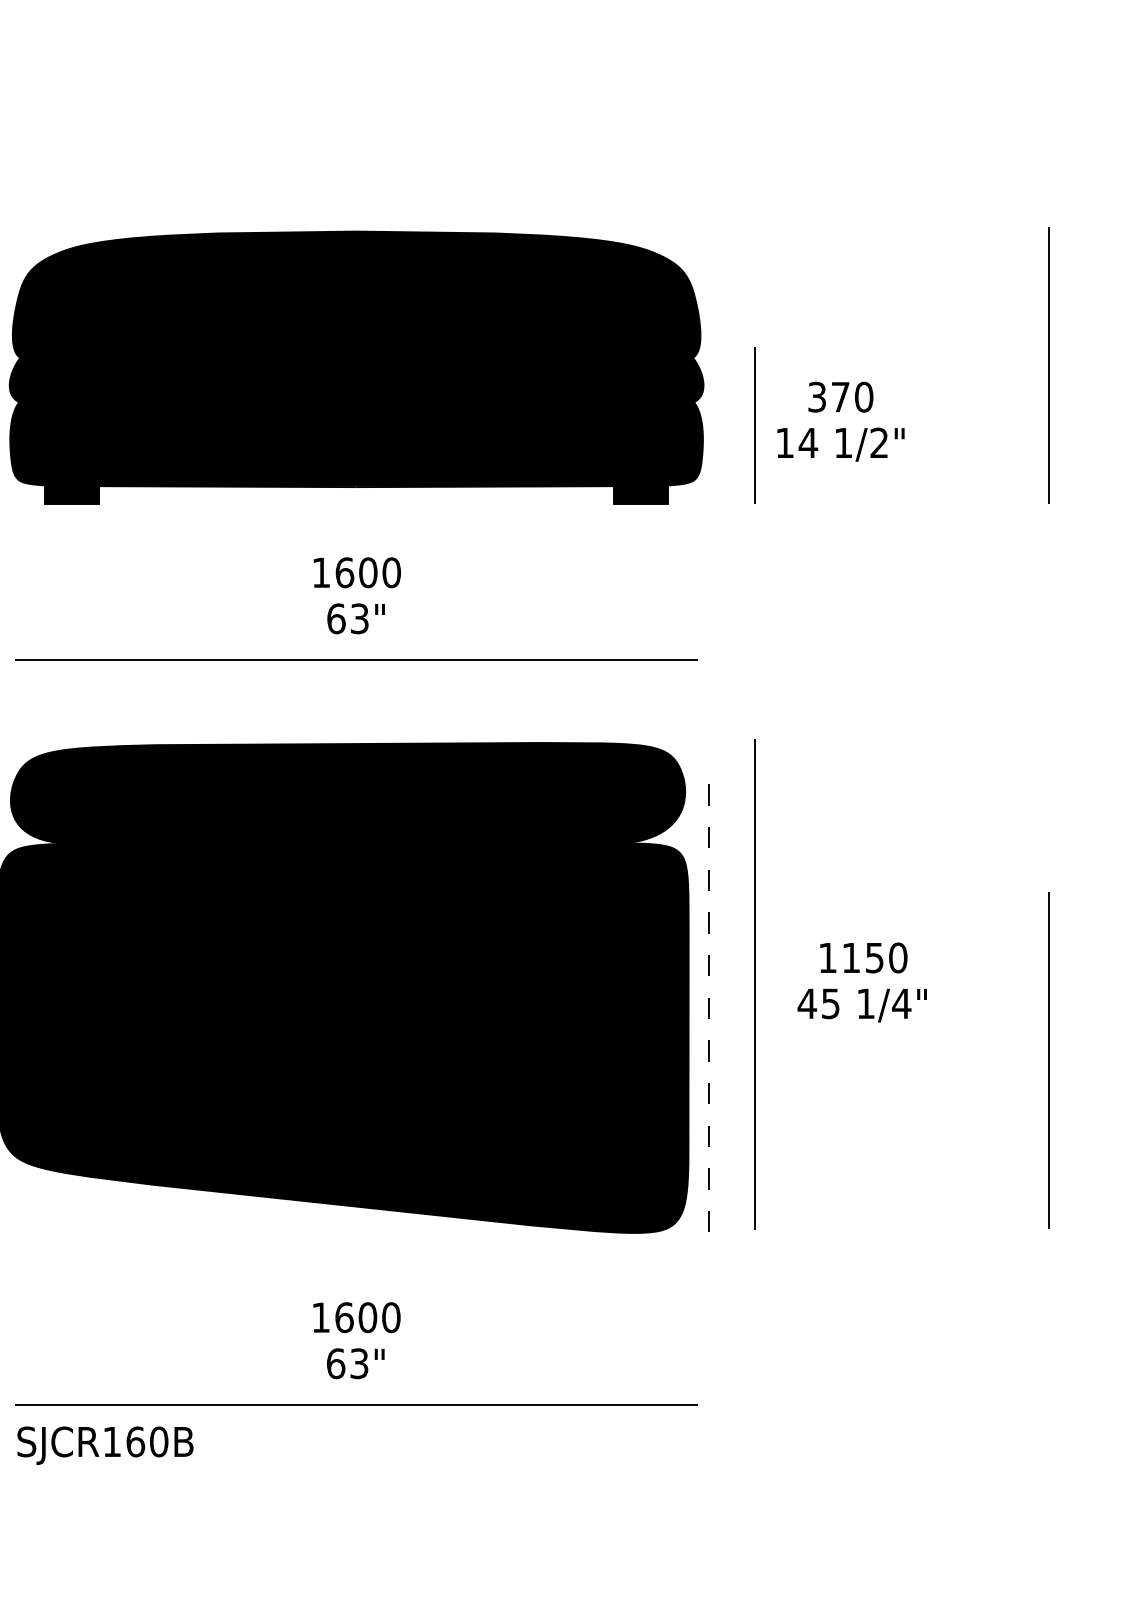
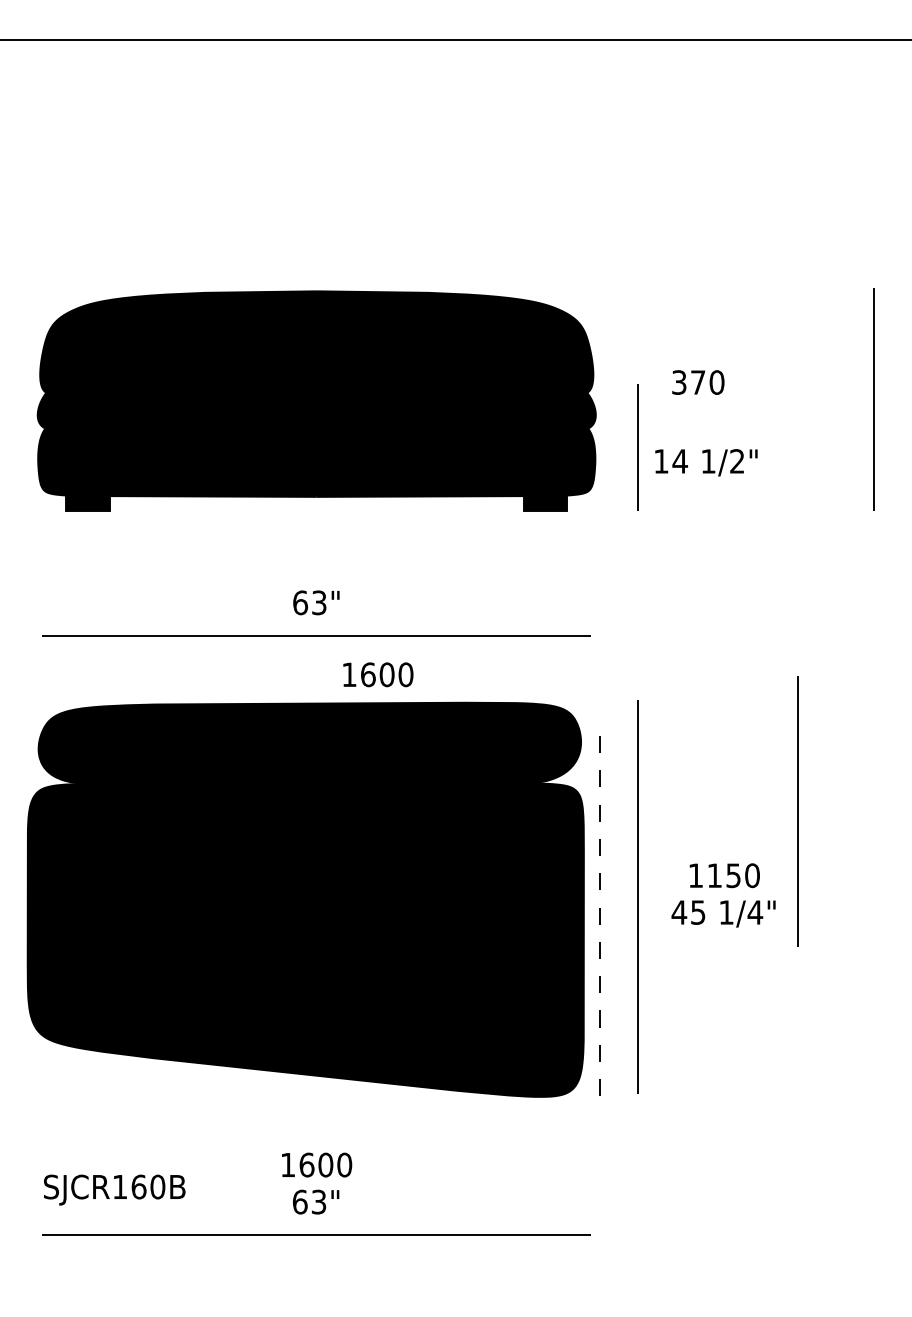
text: (841, 397) -> (698, 382), moved
text: (357, 572) -> (378, 674), moved
line: (1048, 1060) -> (797, 811), moved
text: (105, 1444) -> (114, 1189), moved

